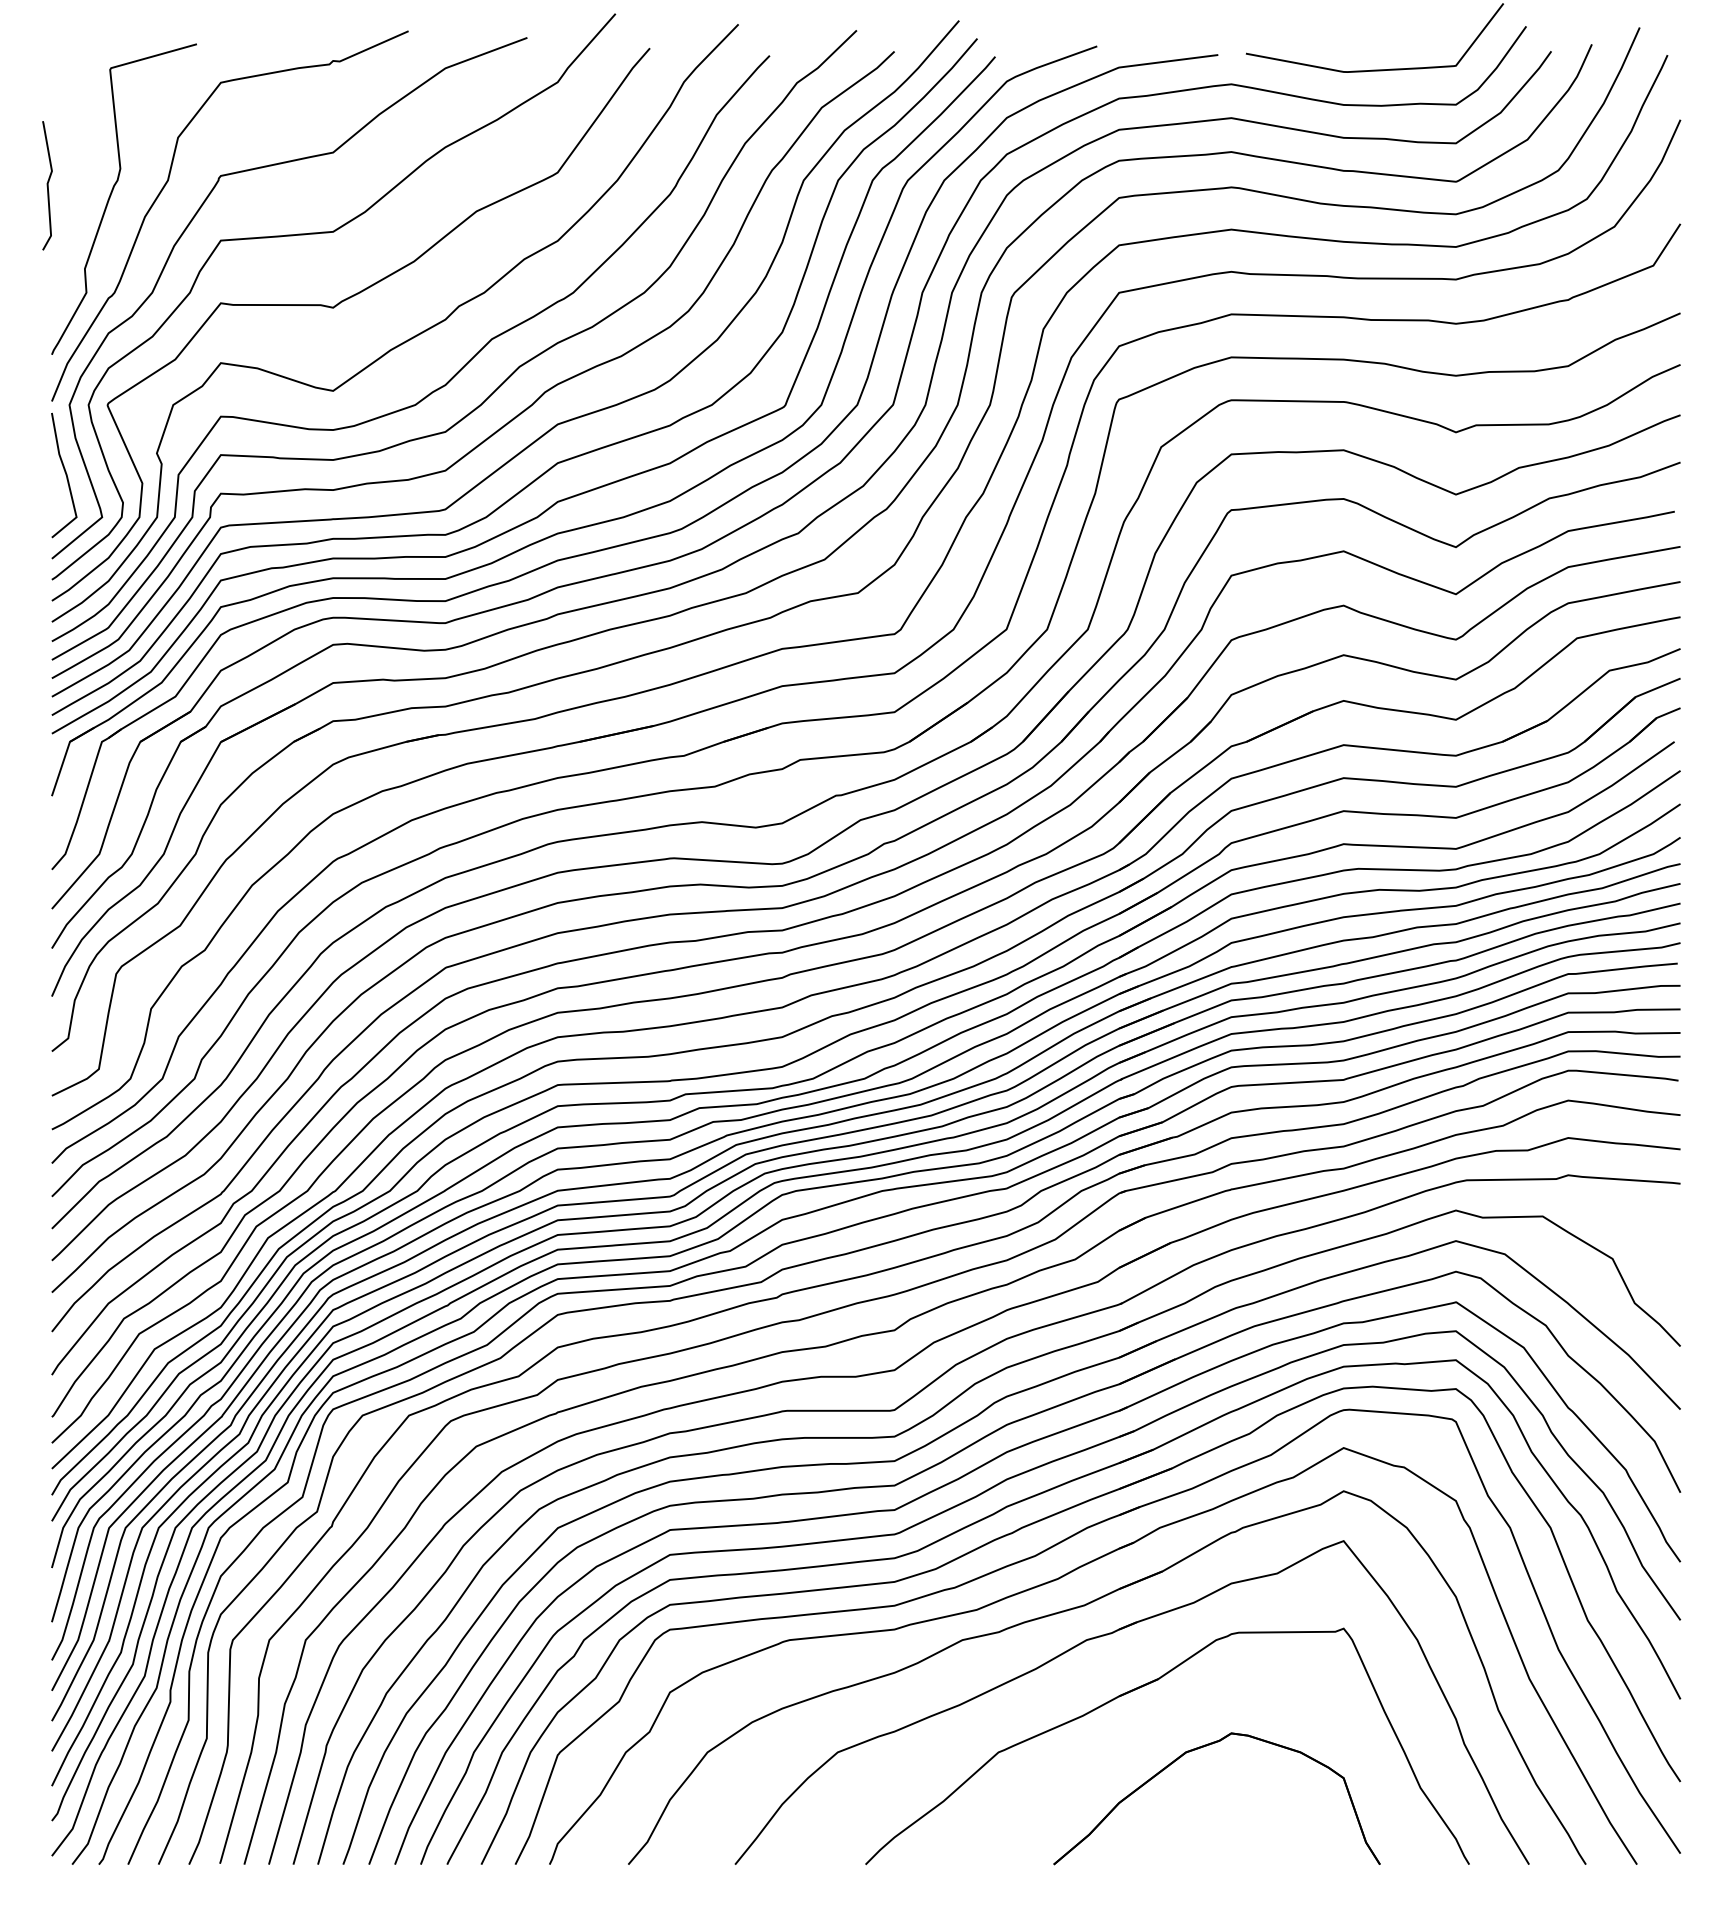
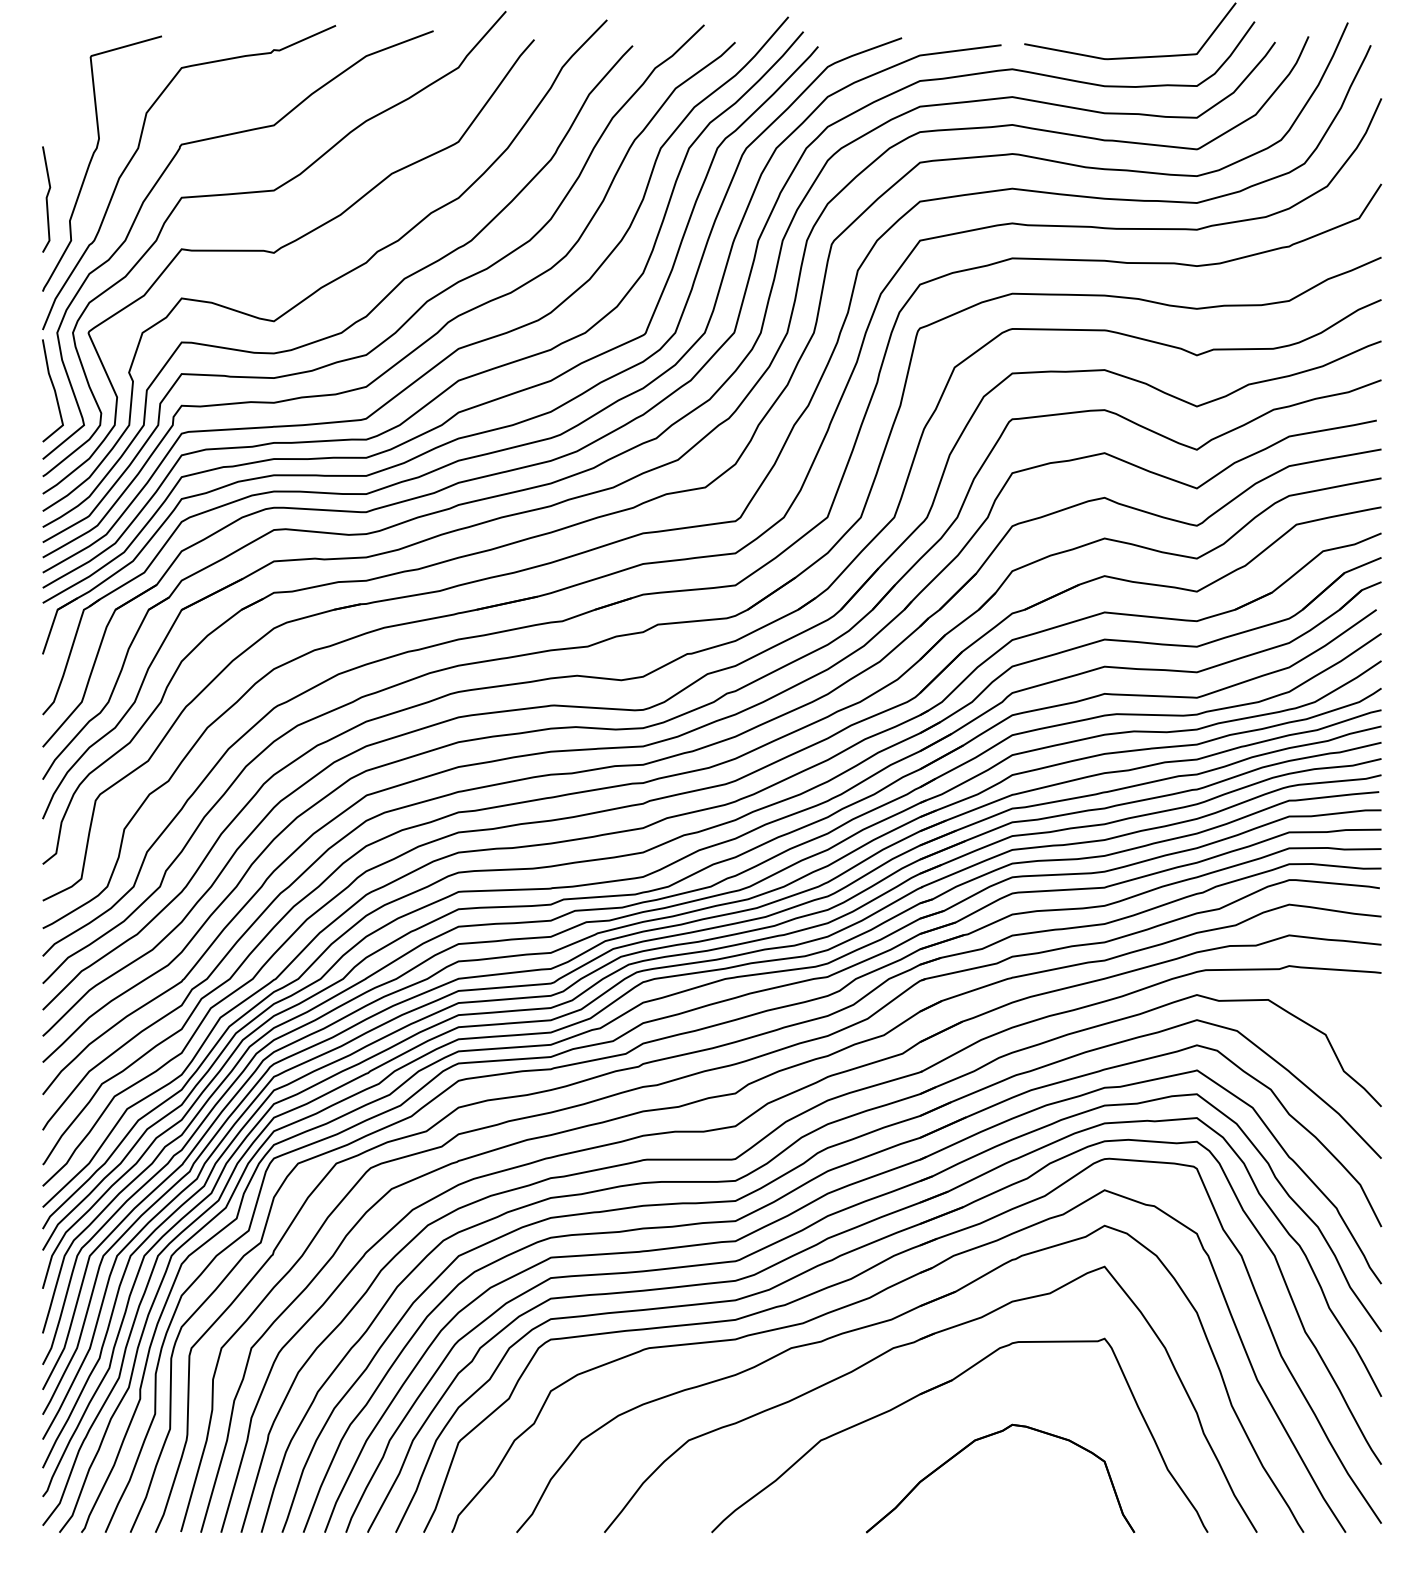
curve: (47, 185) -> (46, 199), moved

